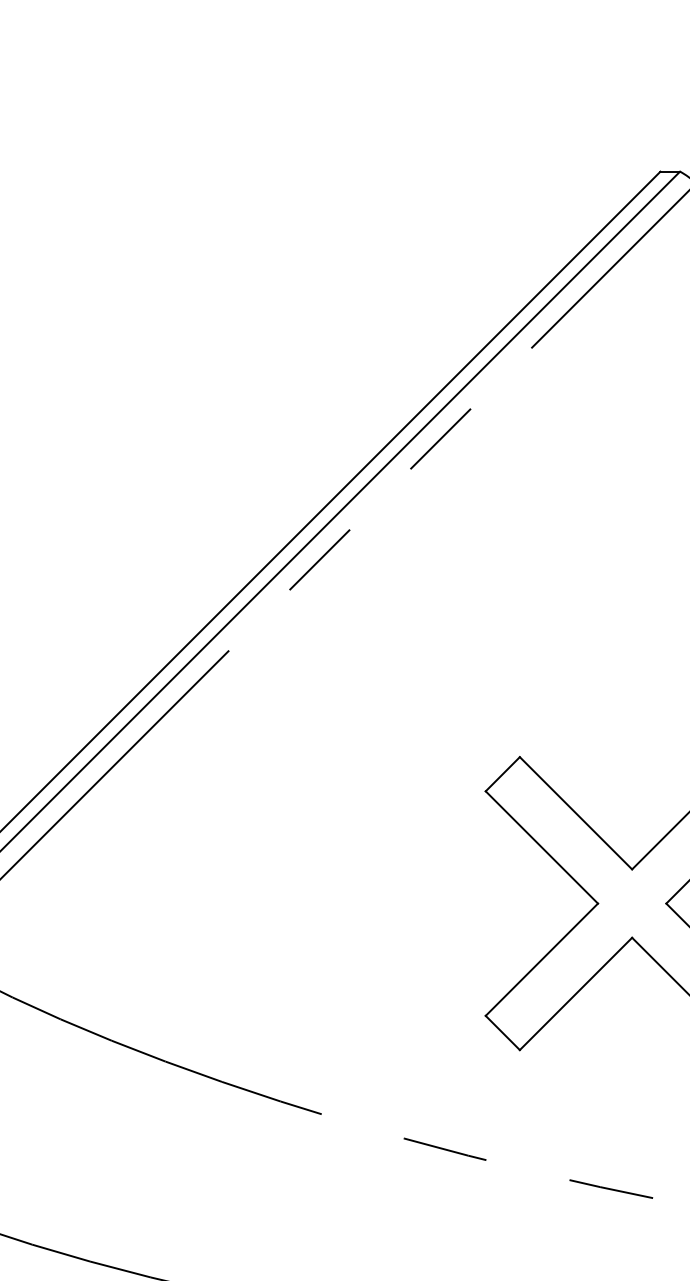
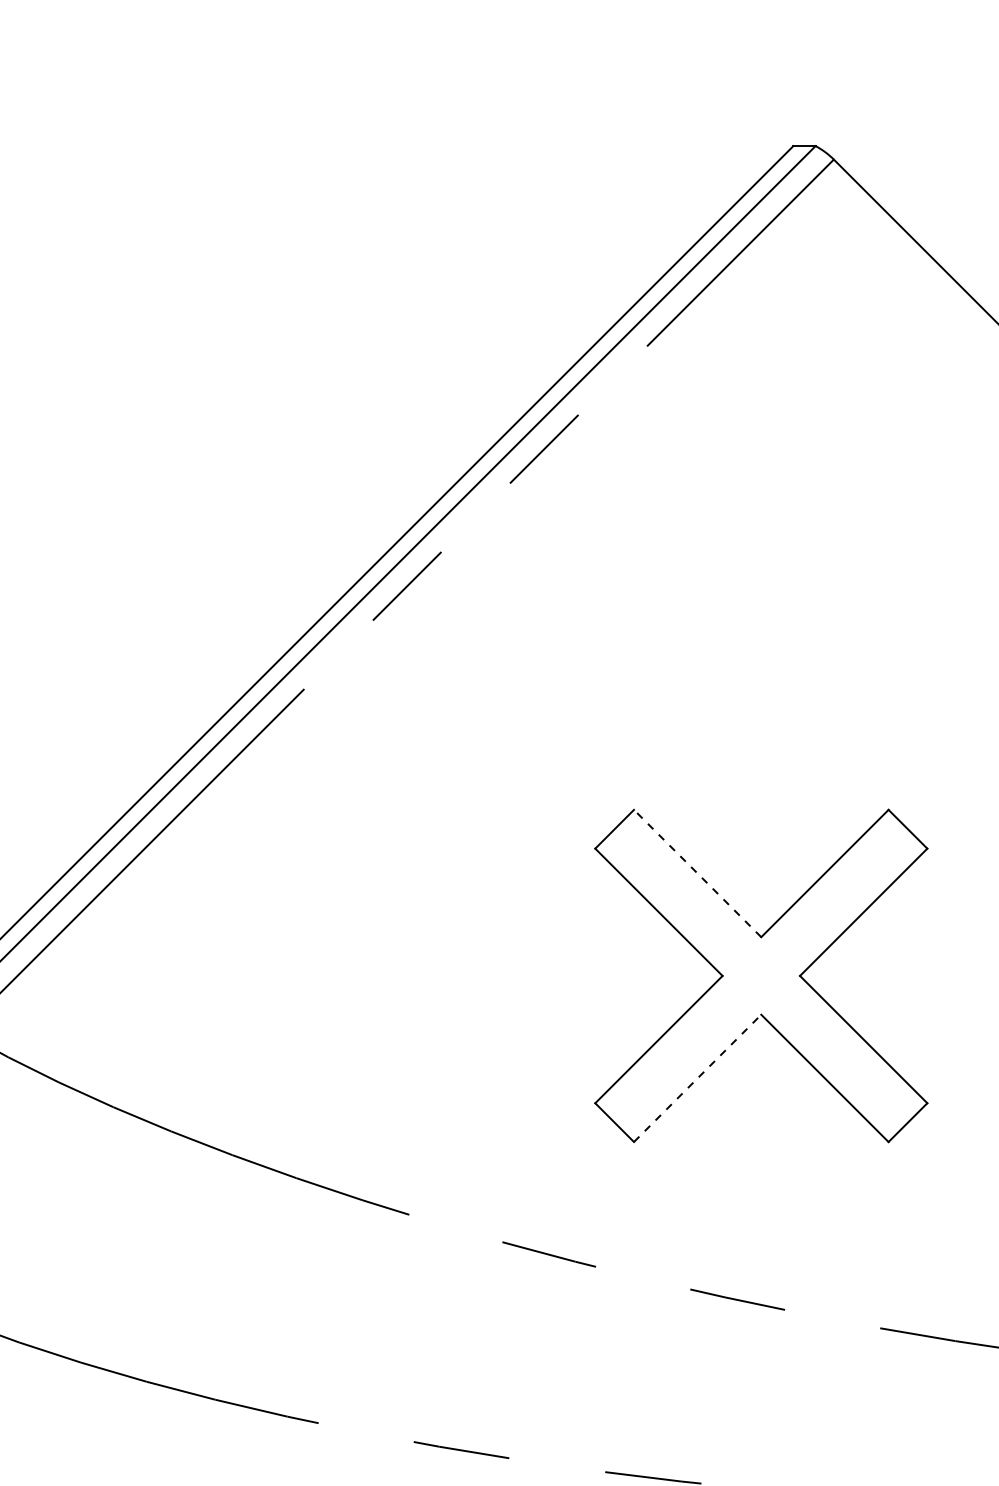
line: (575, 813) -> (697, 873), solid -> dashed
line: (575, 994) -> (697, 1078), solid -> dashed

